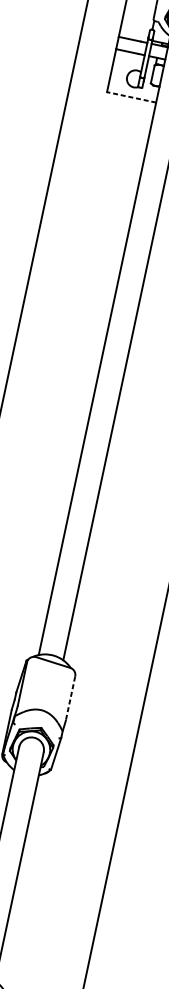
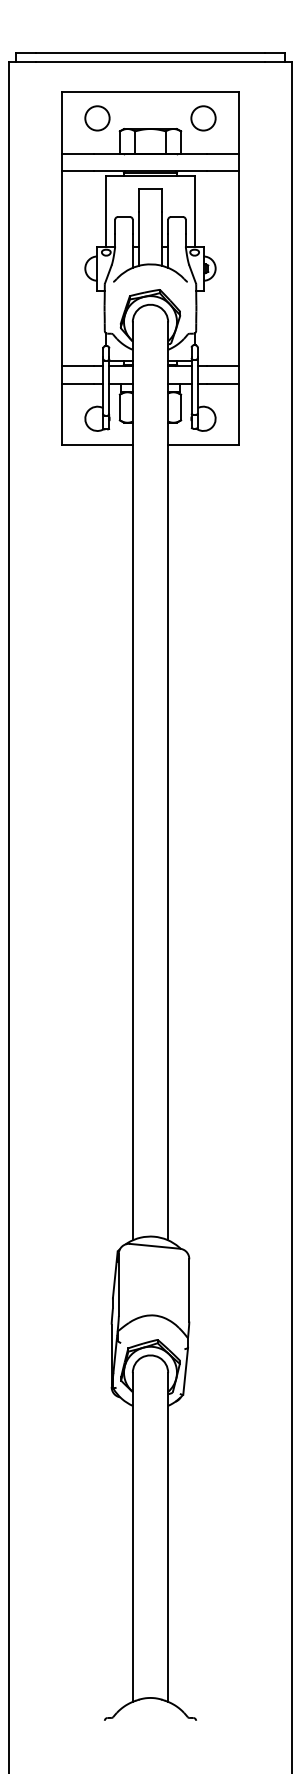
line: (130, 97) -> (96, 445), dashed -> solid
line: (70, 698) -> (189, 1290), dashed -> solid

